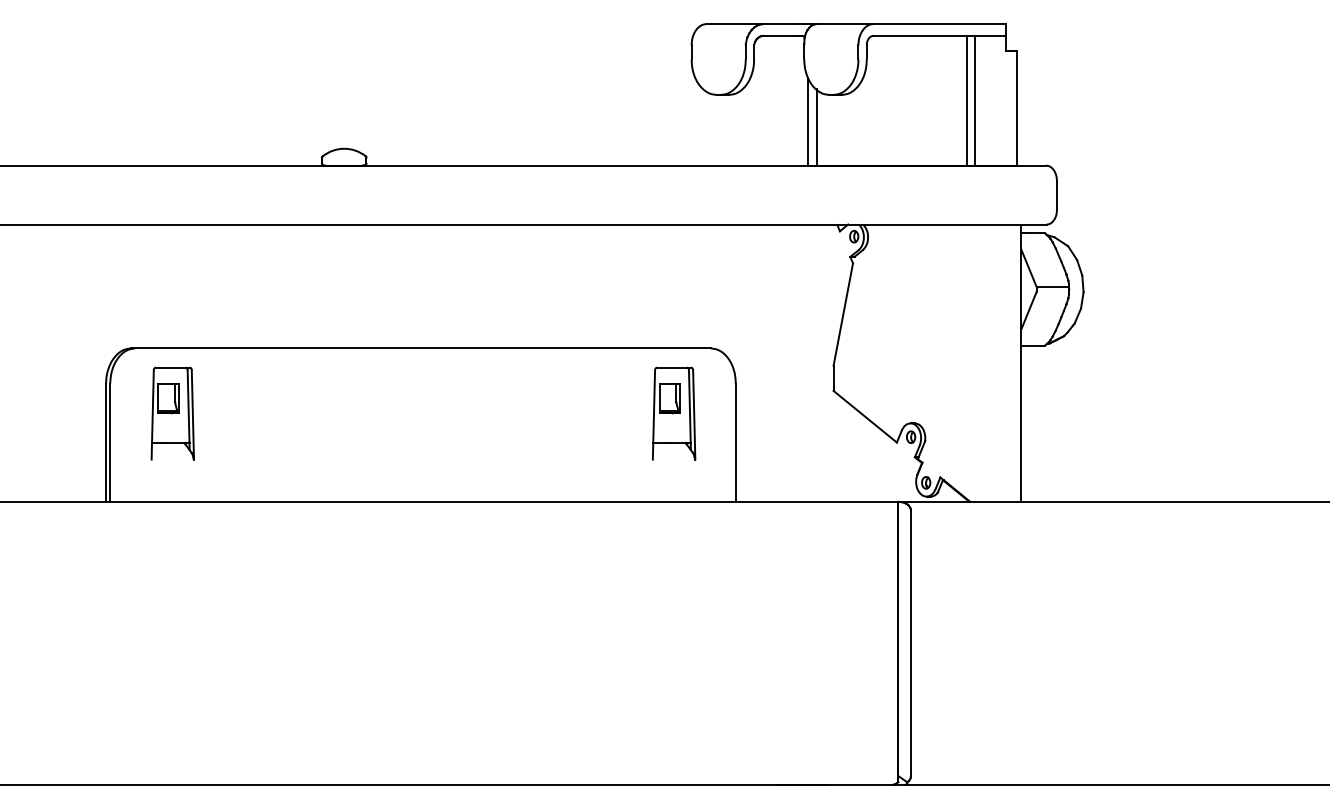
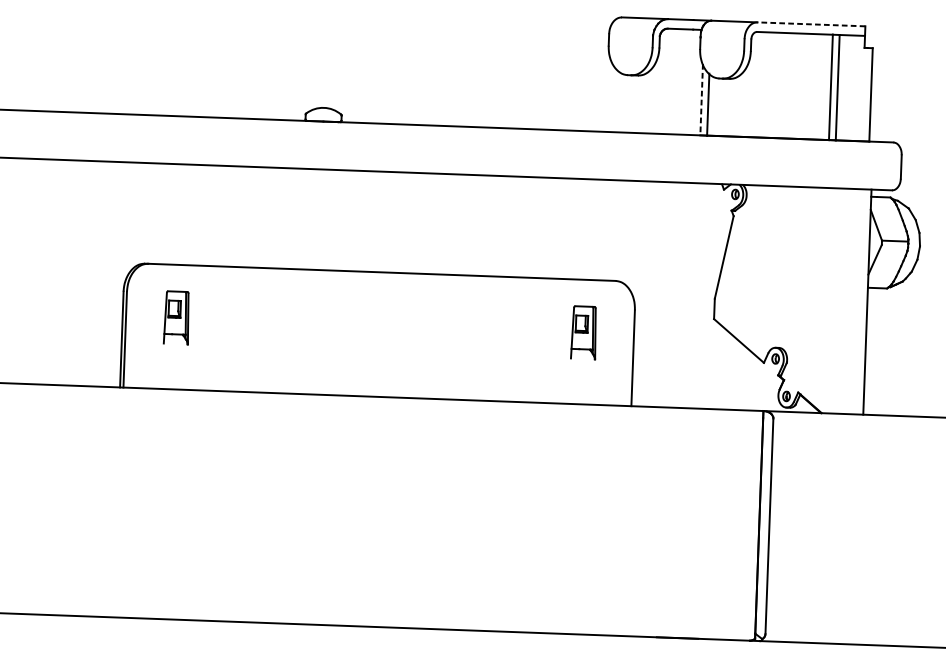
line: (939, 24) -> (810, 24), solid -> dashed
line: (808, 121) -> (701, 99), solid -> dashed
part: (172, 413) -> (176, 317), size x0.7
part: (674, 413) -> (584, 332), size x0.7

